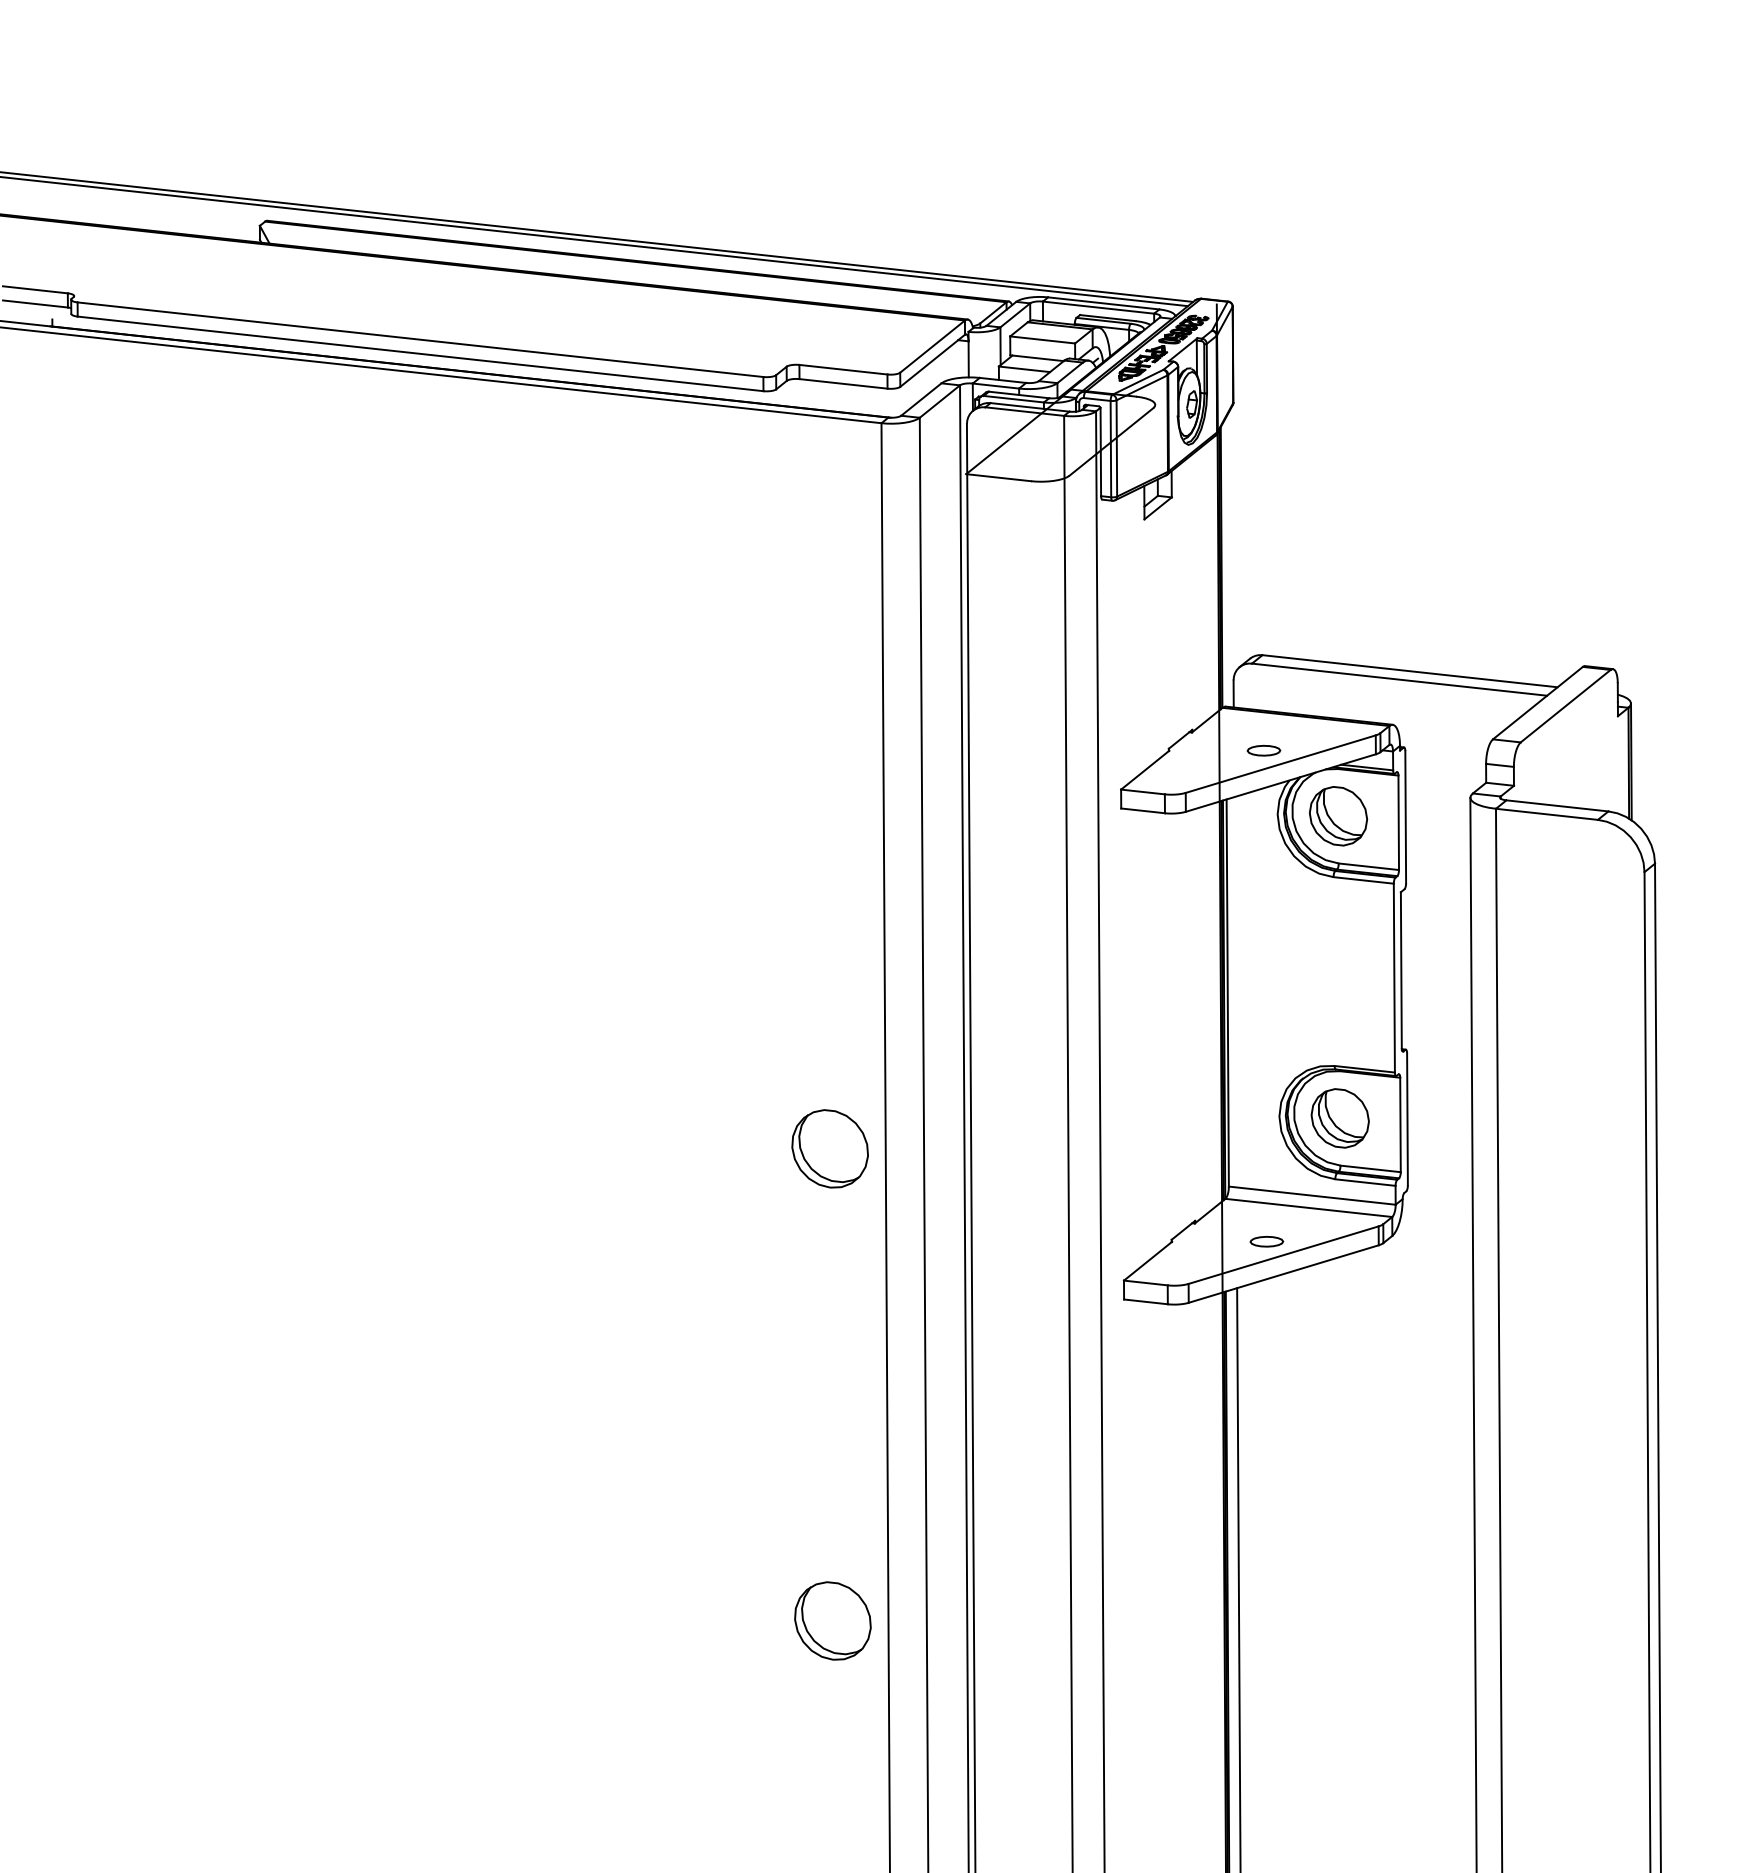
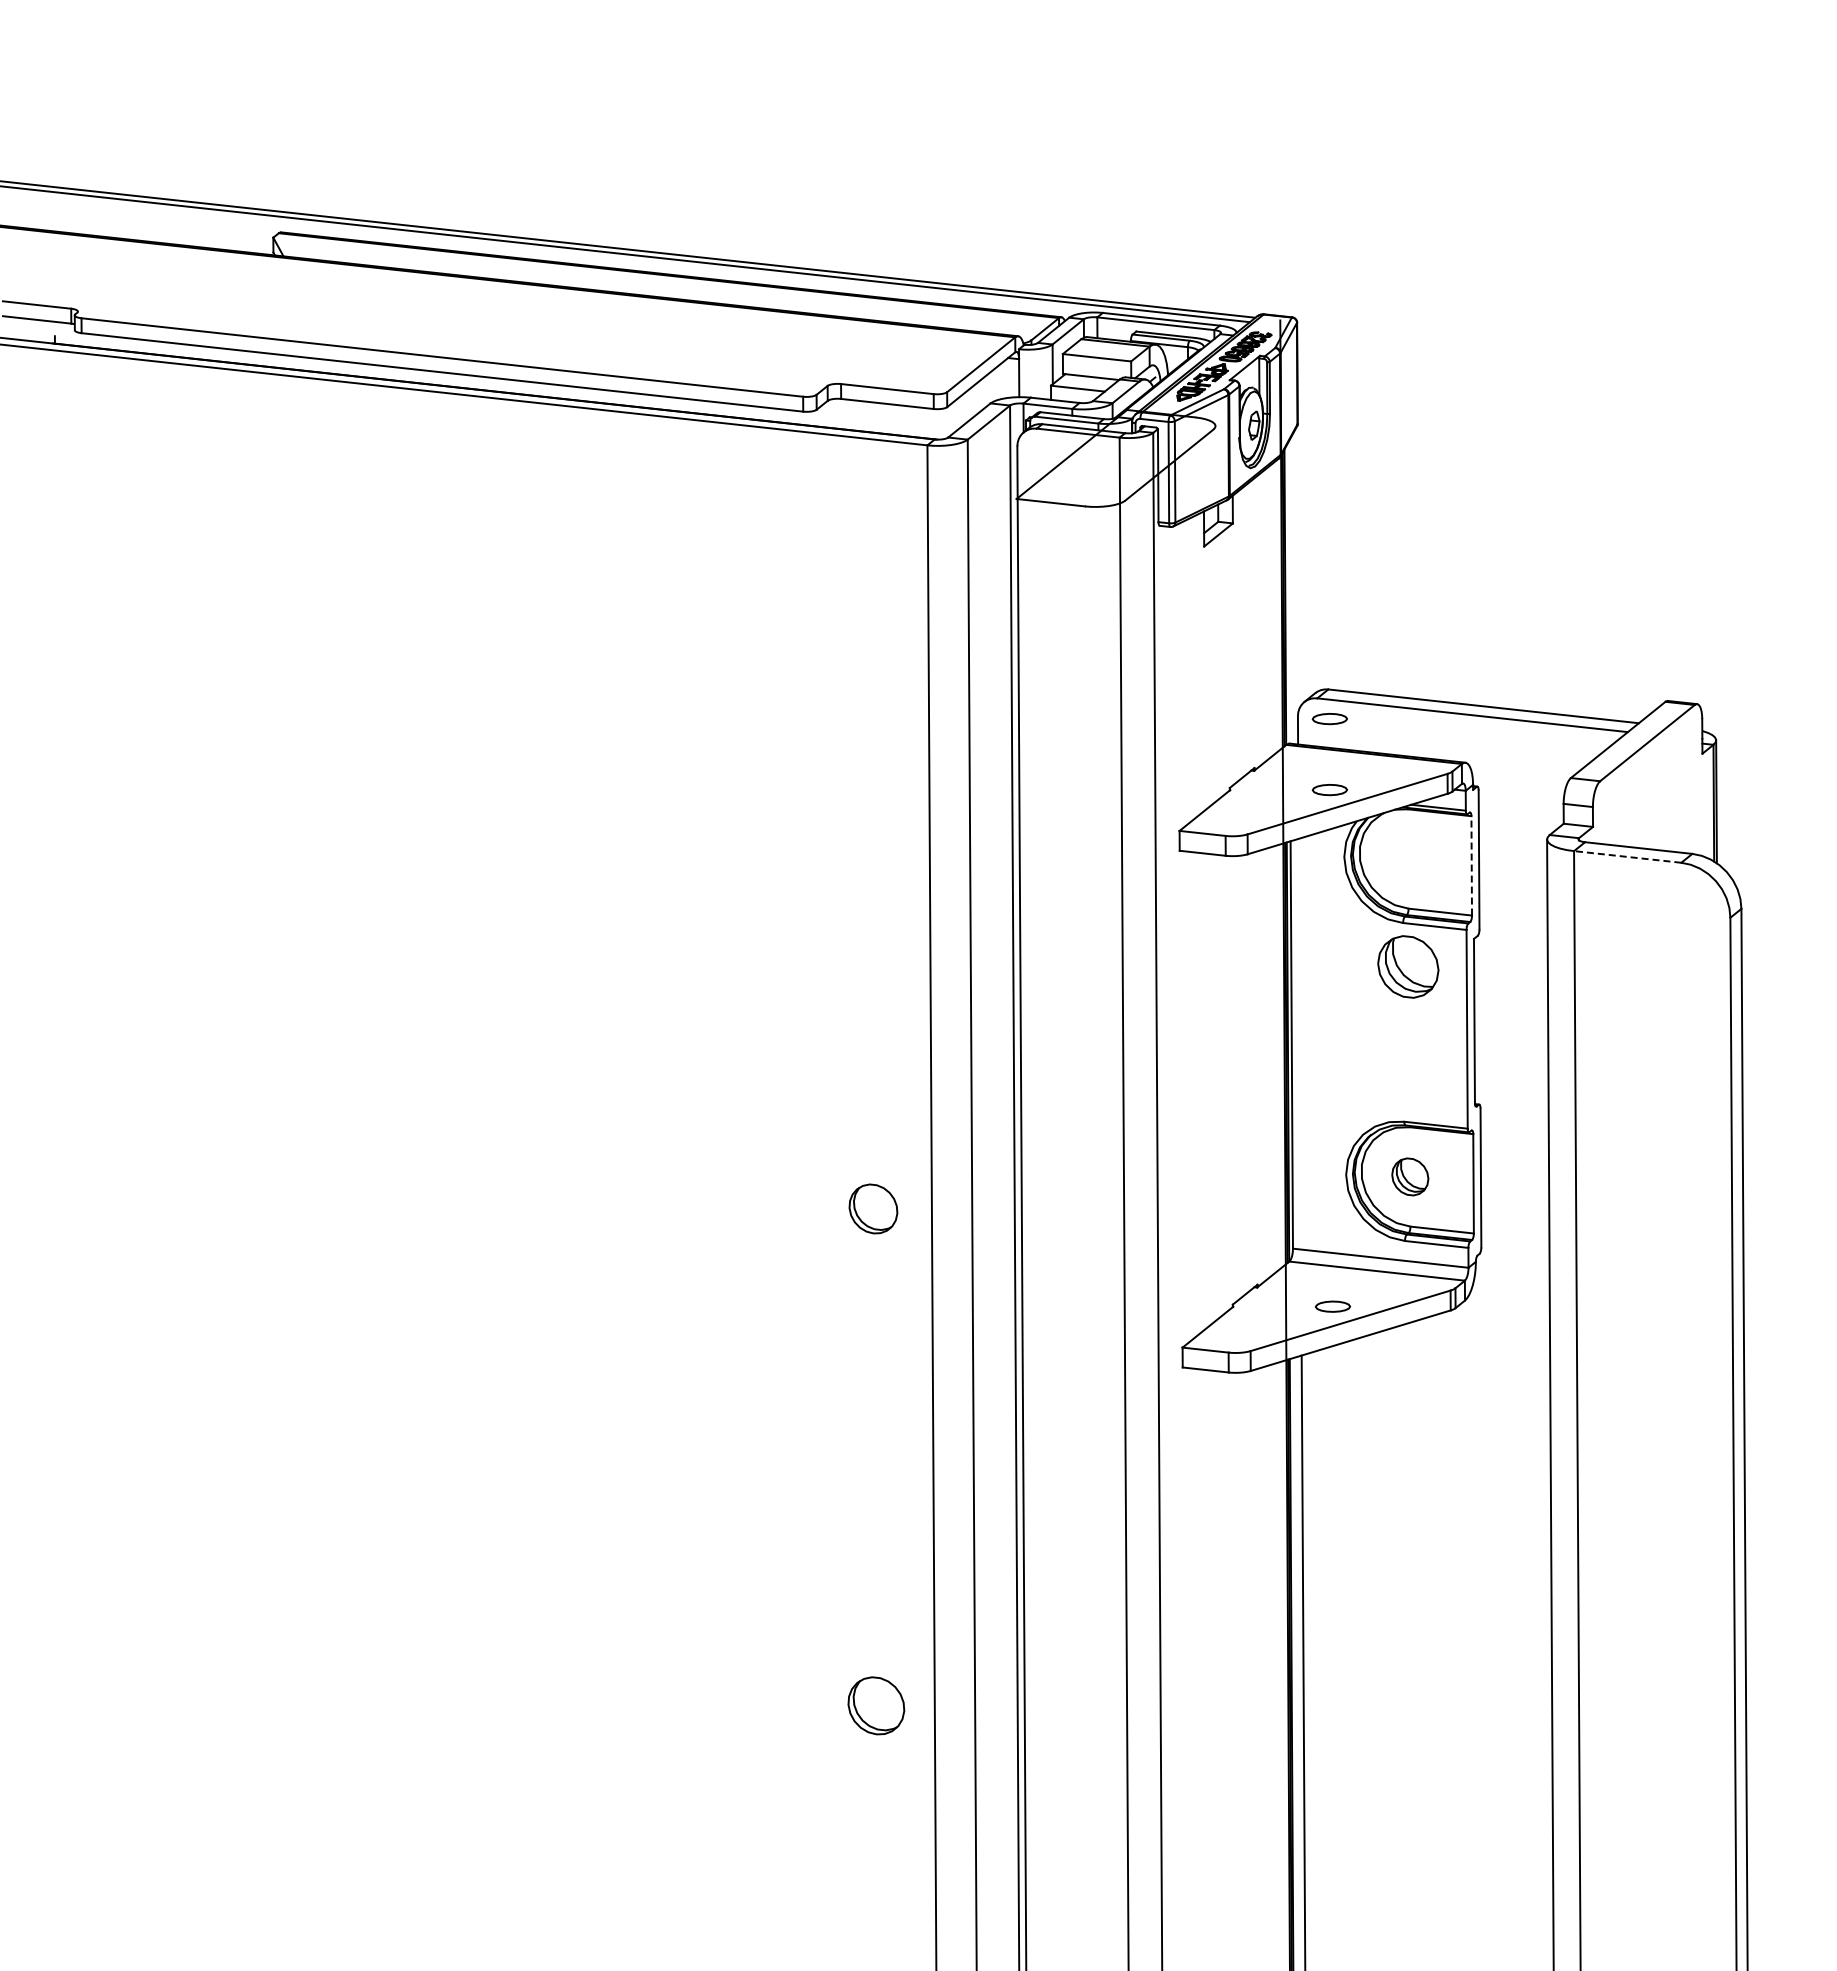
part: (1263, 683) -> (1329, 719), added
line: (1546, 813) -> (1627, 856), solid -> dashed
part: (1338, 815) -> (1408, 966), moved
line: (1398, 822) -> (1471, 865), solid -> dashed
part: (1340, 1118) -> (1410, 1176), size x0.6
part: (830, 1148) -> (873, 1208), size x0.6
part: (833, 1620) -> (876, 1705), size x0.7

